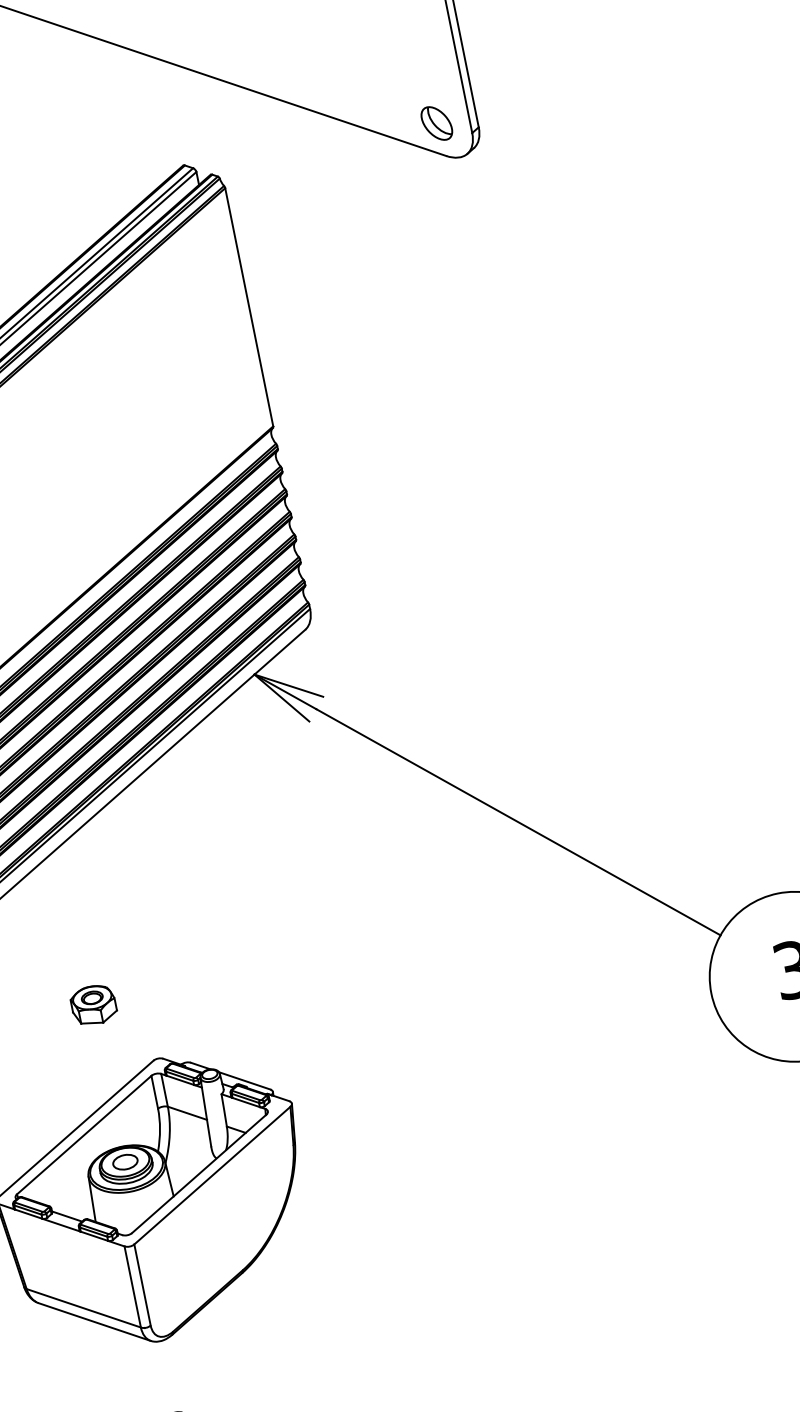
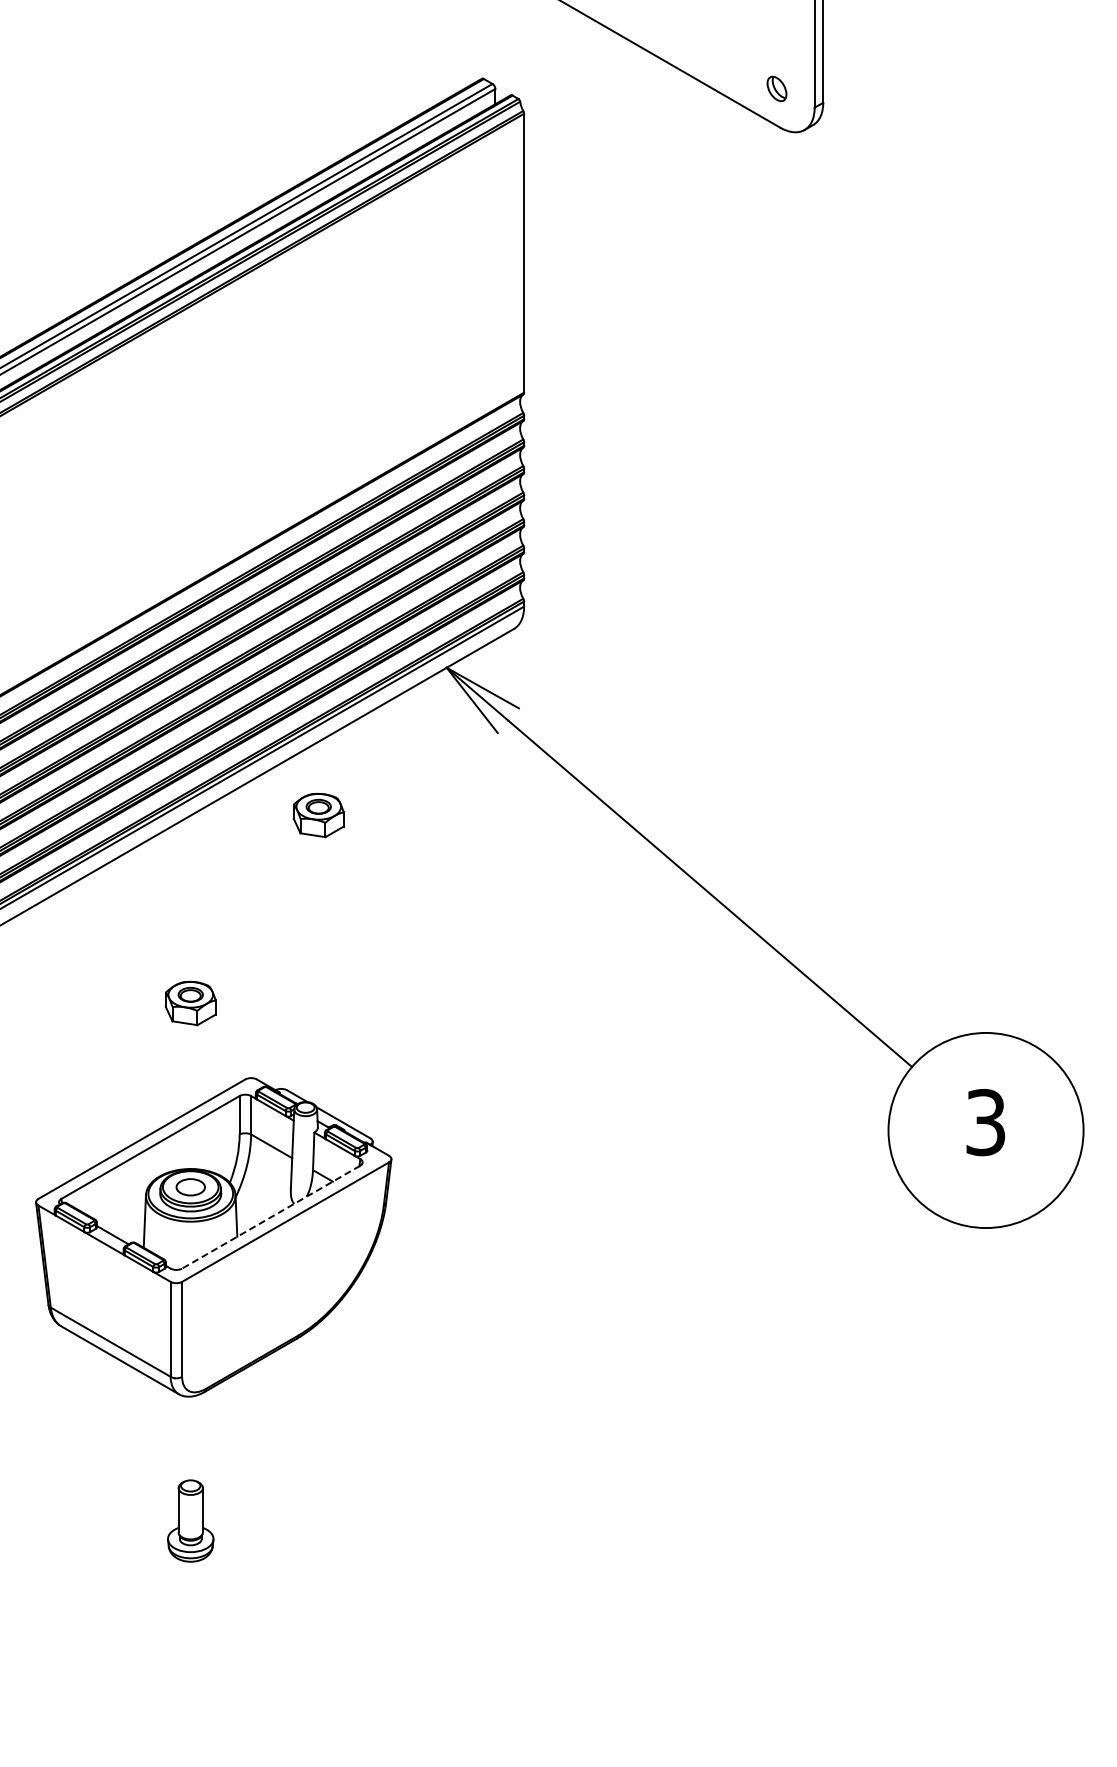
part: (436, 123) -> (776, 88), size x0.6
part: (170, 822) -> (318, 815), added
line: (199, 1174) -> (271, 1217), solid -> dashed

